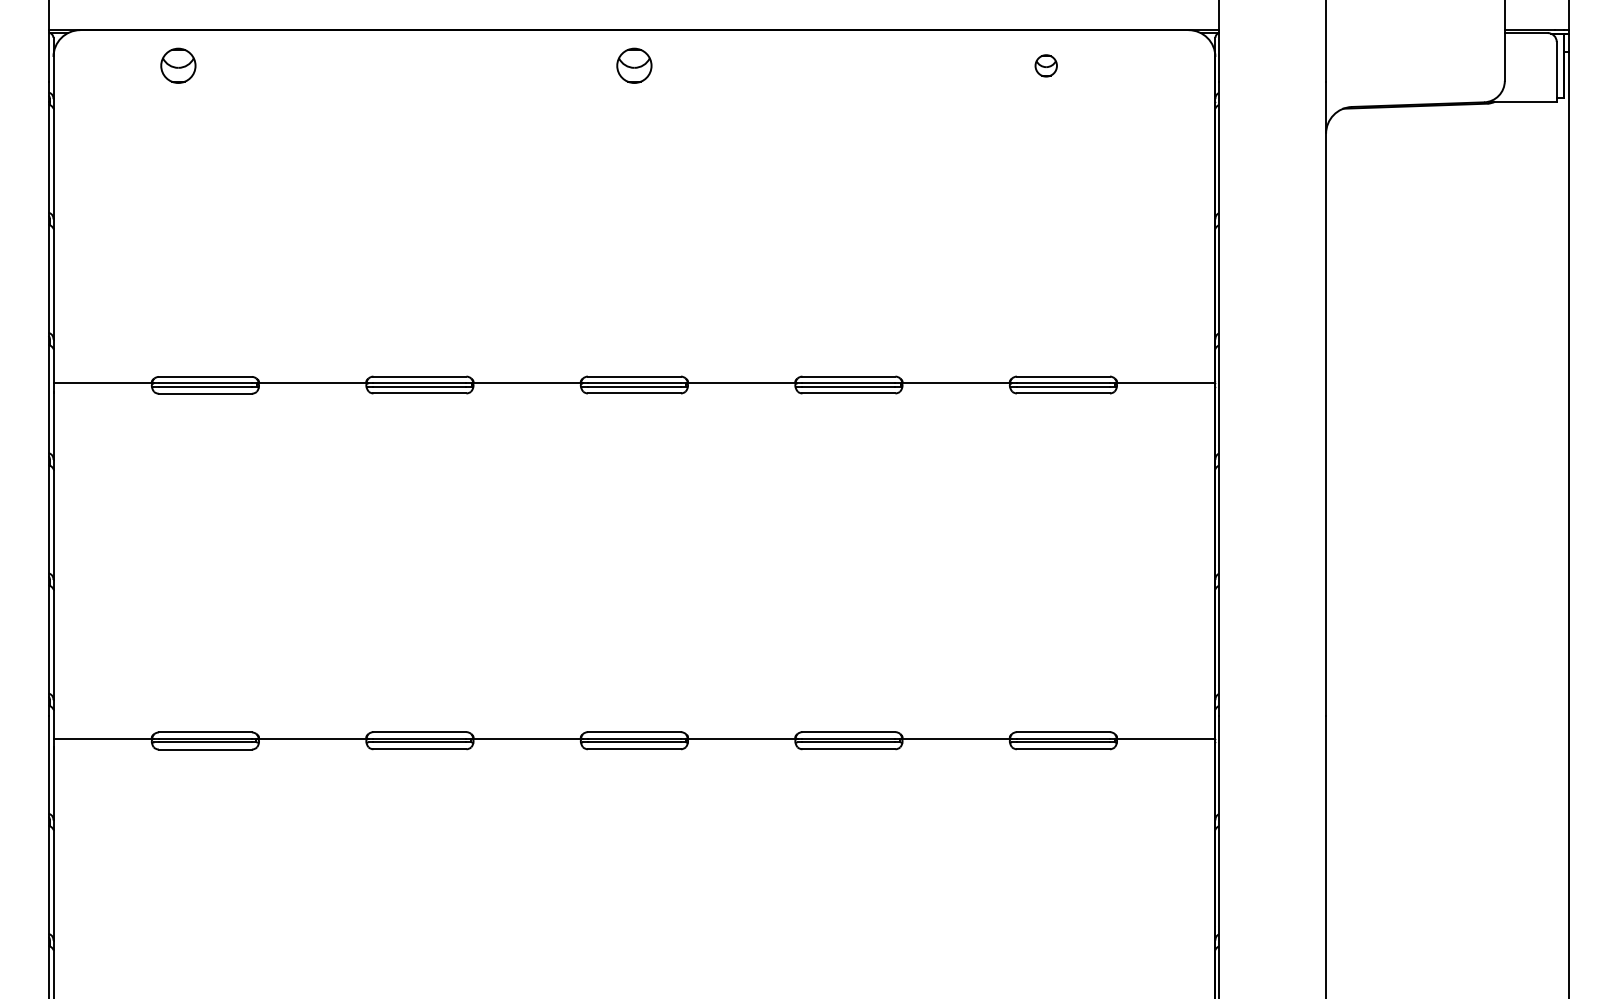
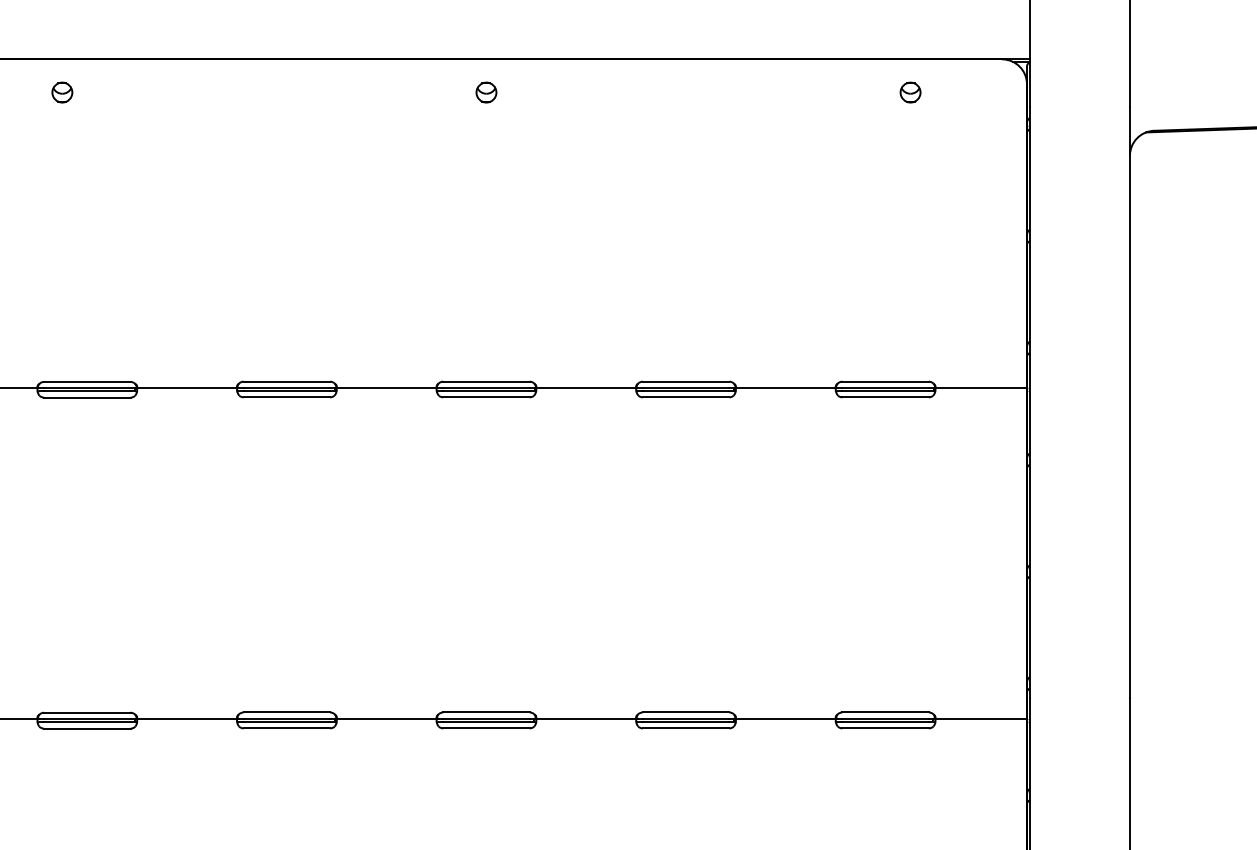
part: (178, 65) -> (62, 92), size x0.62
part: (634, 65) -> (486, 92), size x0.62
part: (1045, 65) -> (909, 92), moved

